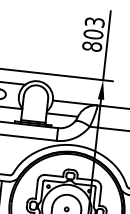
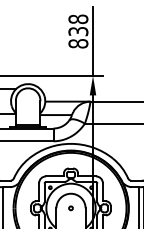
text: (94, 28) -> (78, 25), 803 -> 838

